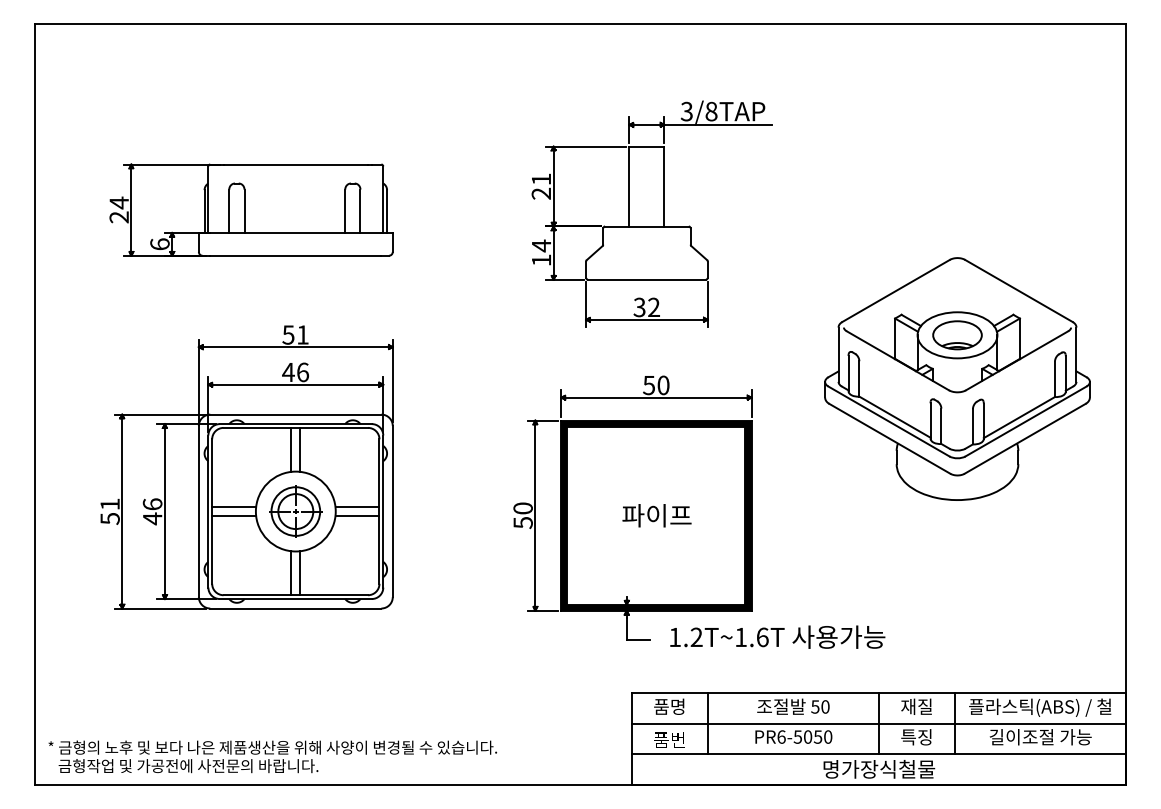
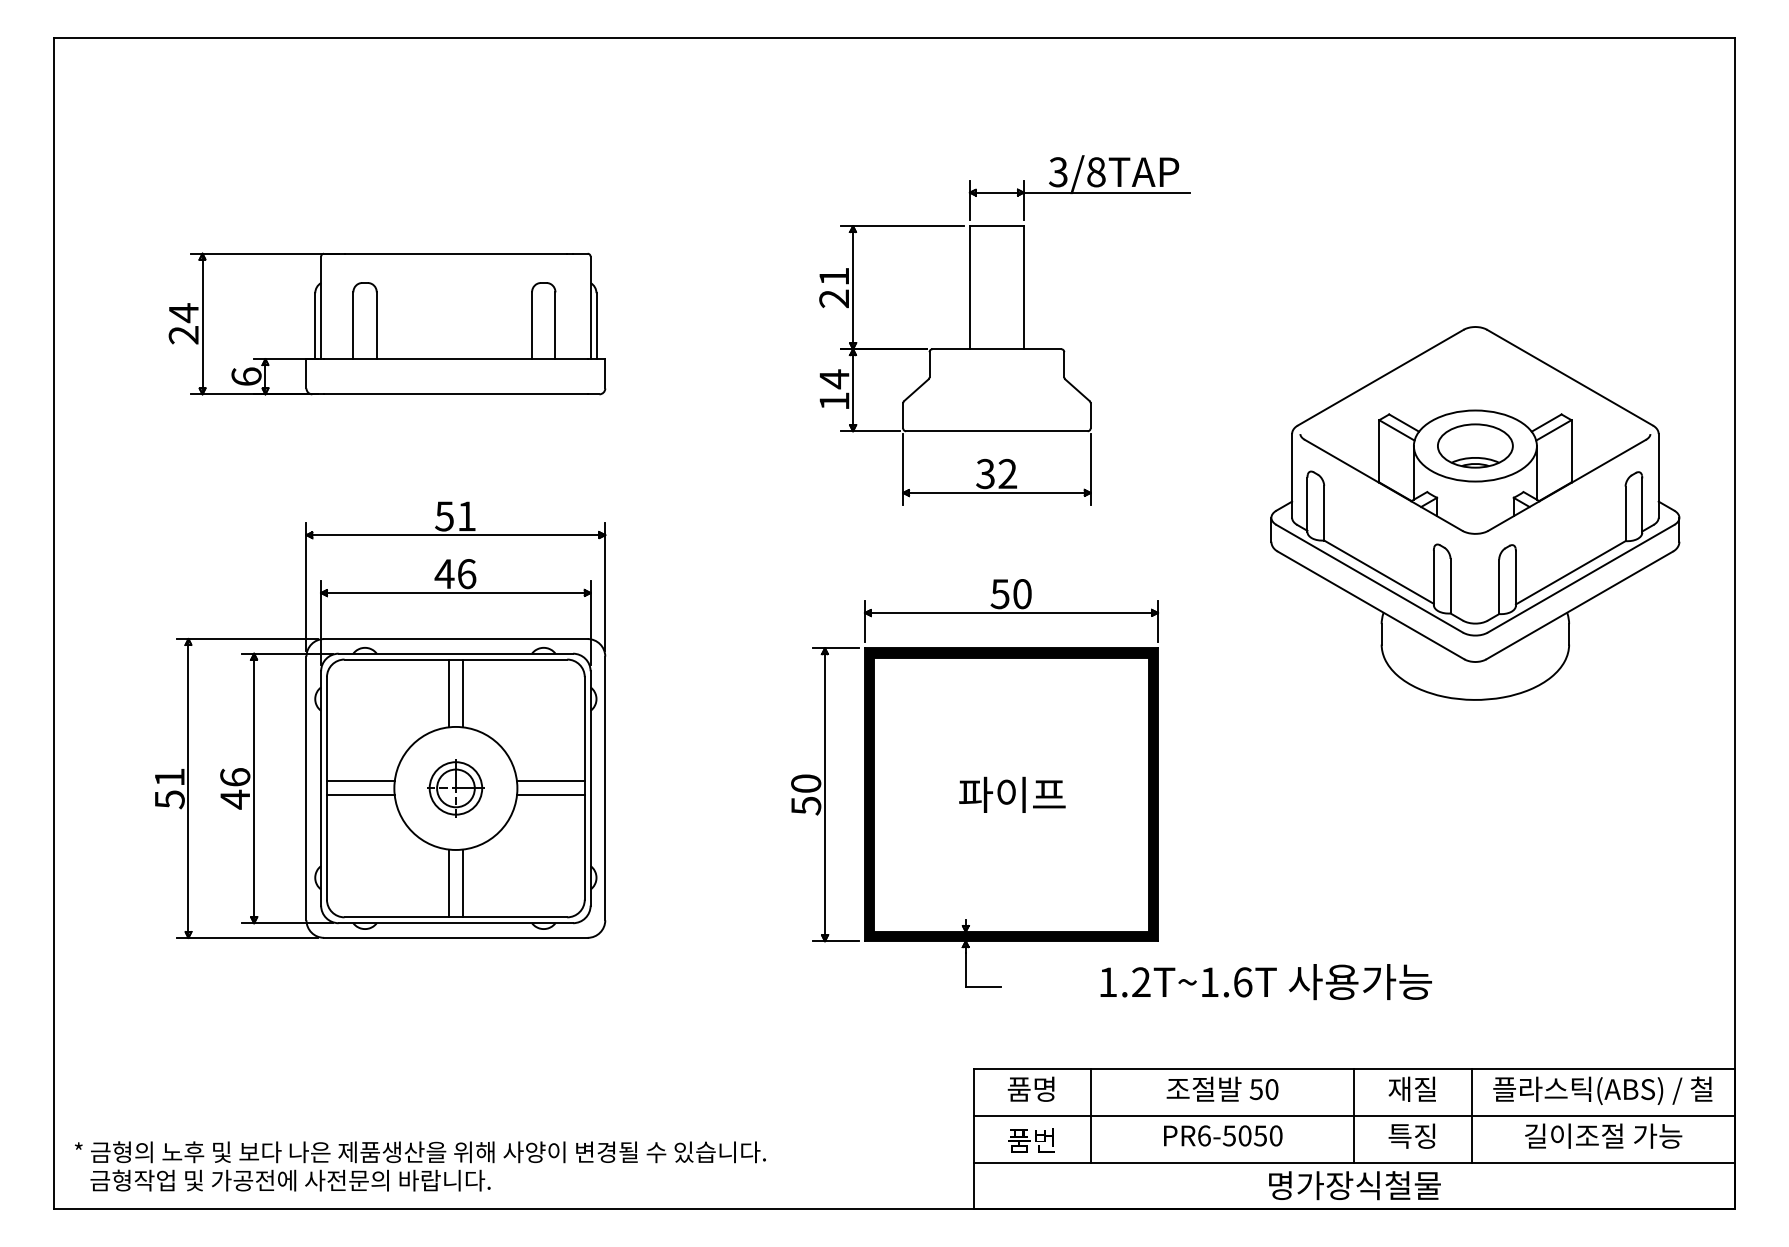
part: (957, 378) -> (1475, 512), moved
part: (295, 511) -> (455, 788), size x0.7
text: (777, 636) -> (1265, 980), moved

